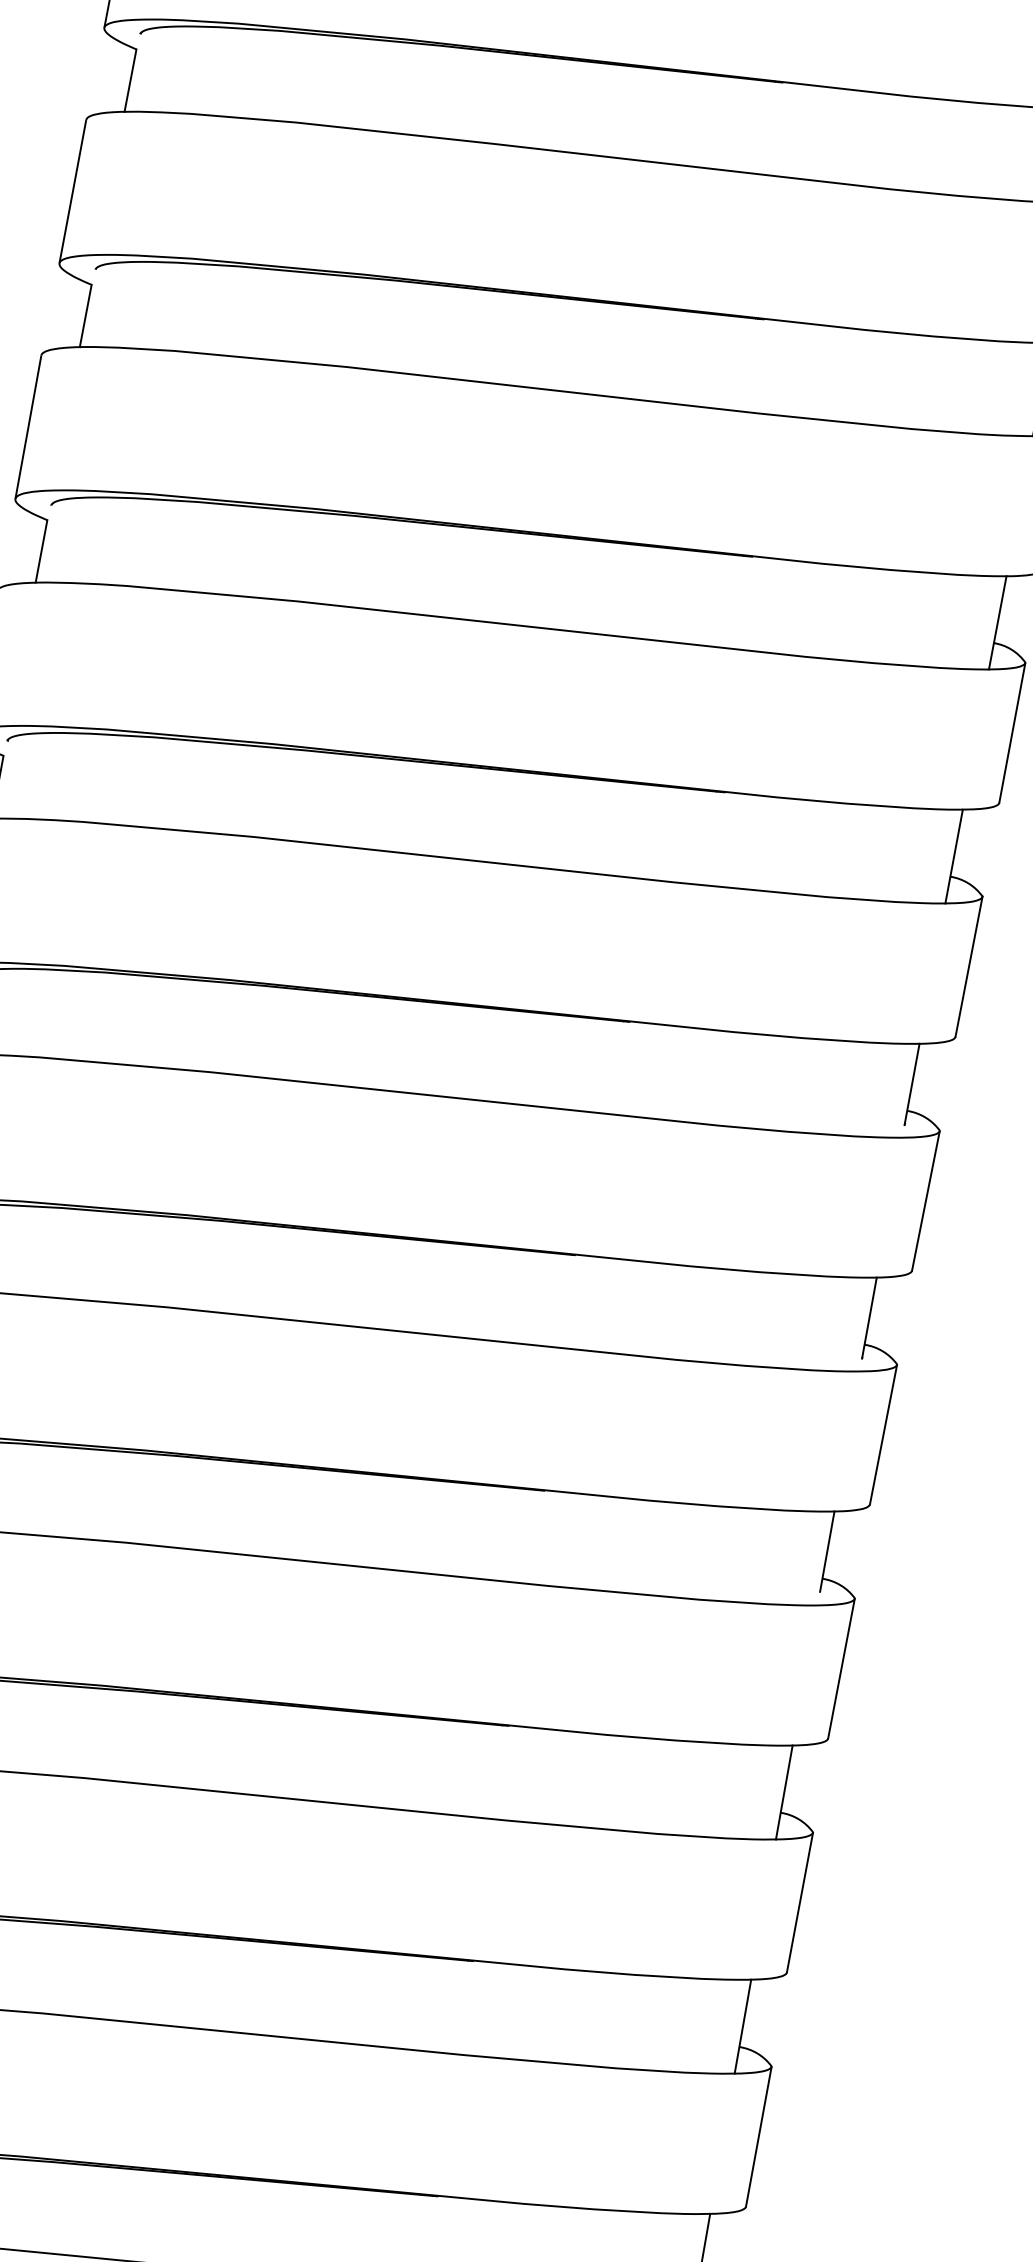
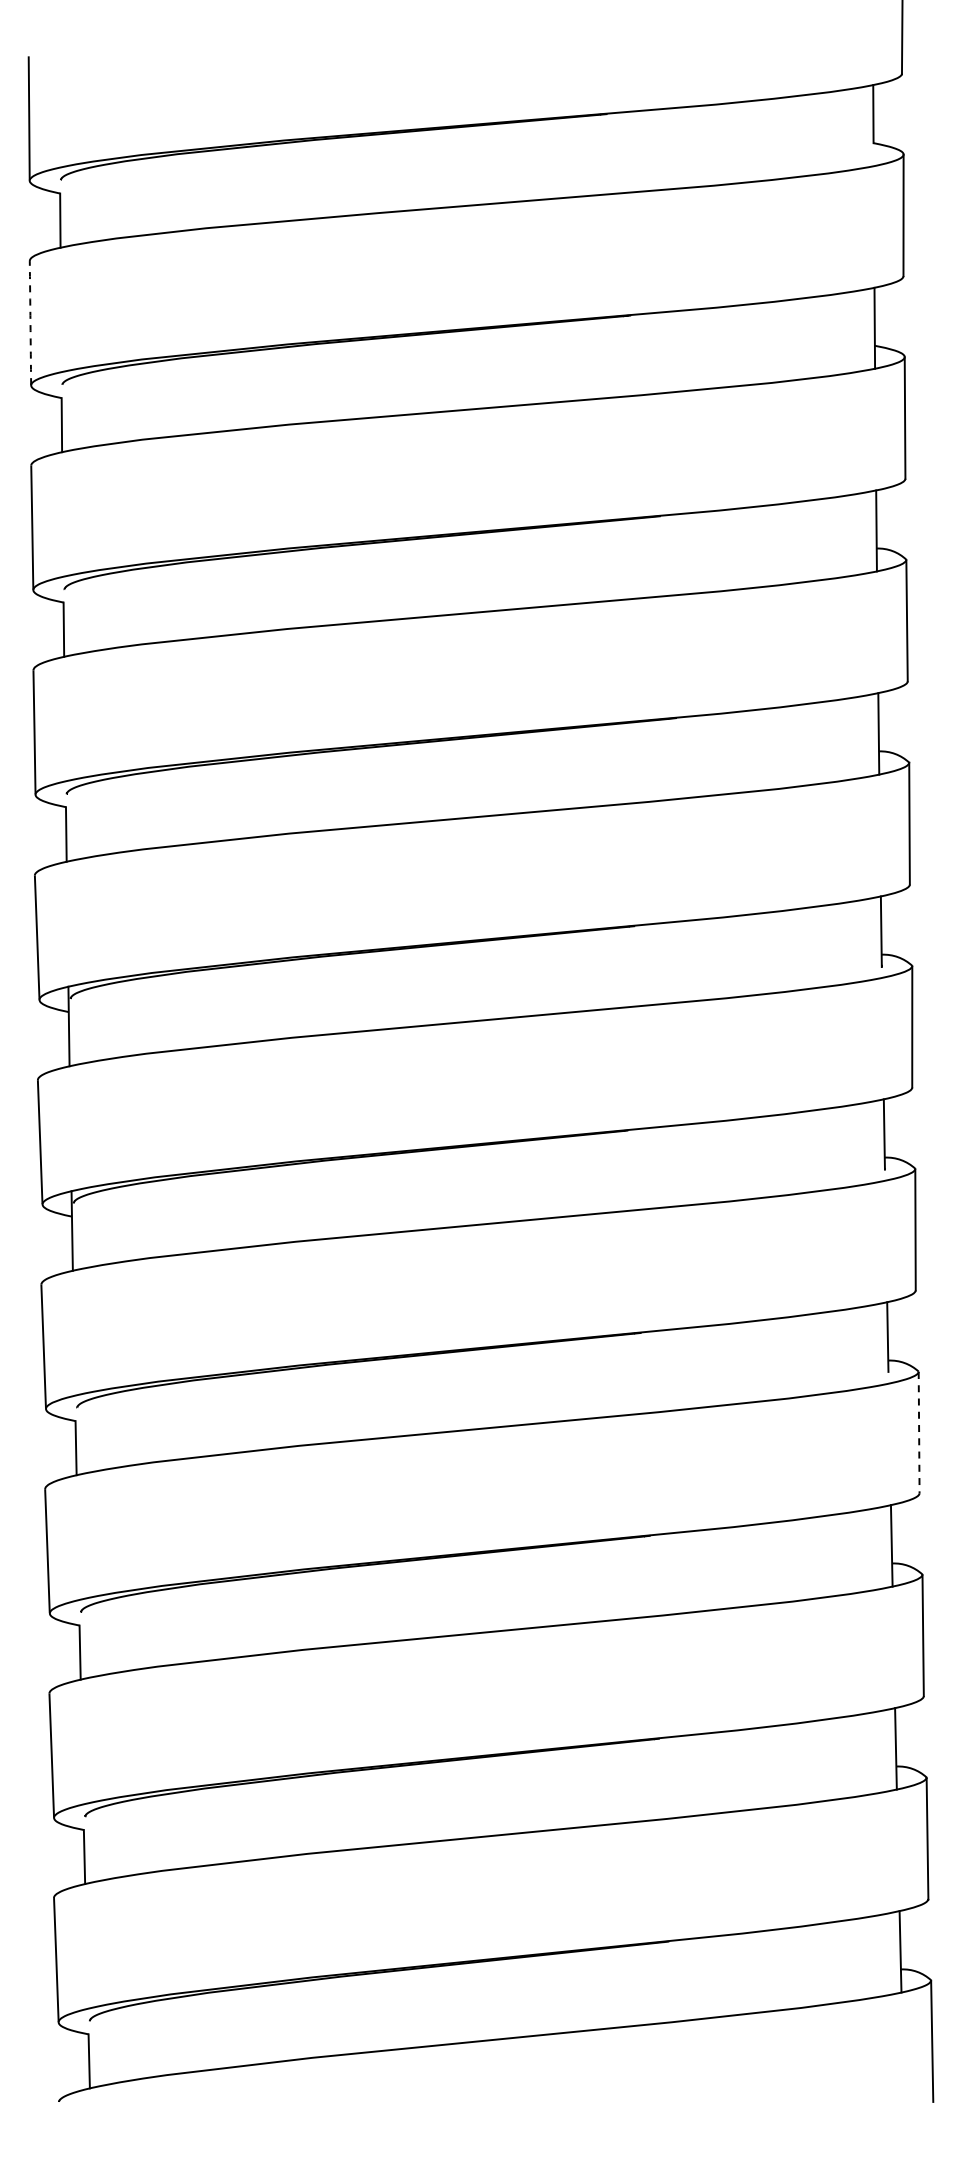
arc: (72, 192) -> (30, 323), solid -> dashed
line: (841, 1668) -> (919, 1432), solid -> dashed

